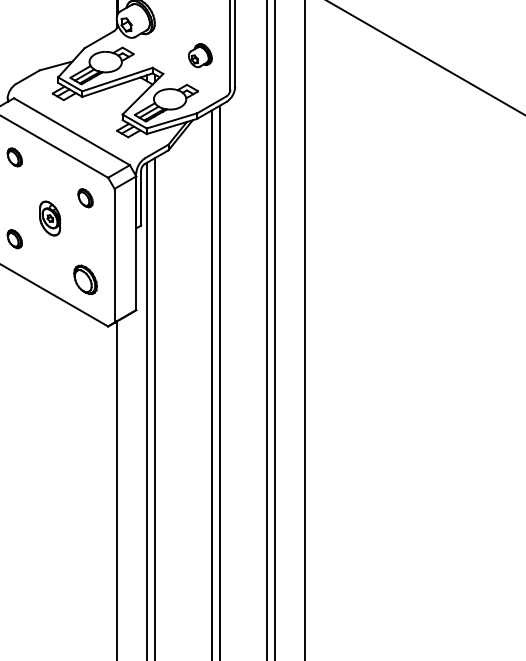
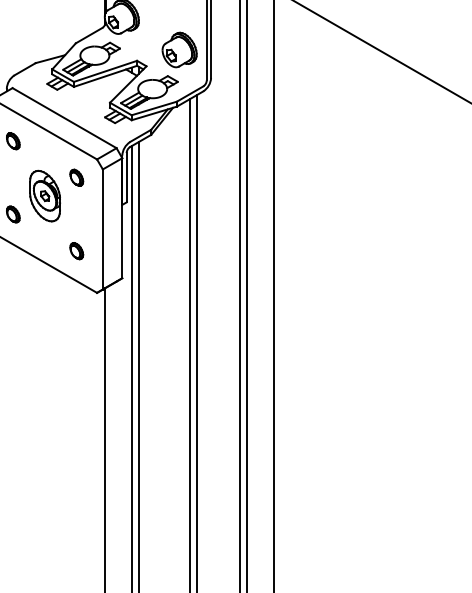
part: (200, 55) -> (179, 49), size x1.67
part: (49, 218) -> (44, 196), size x1.67
part: (85, 279) -> (76, 250), size x0.62

